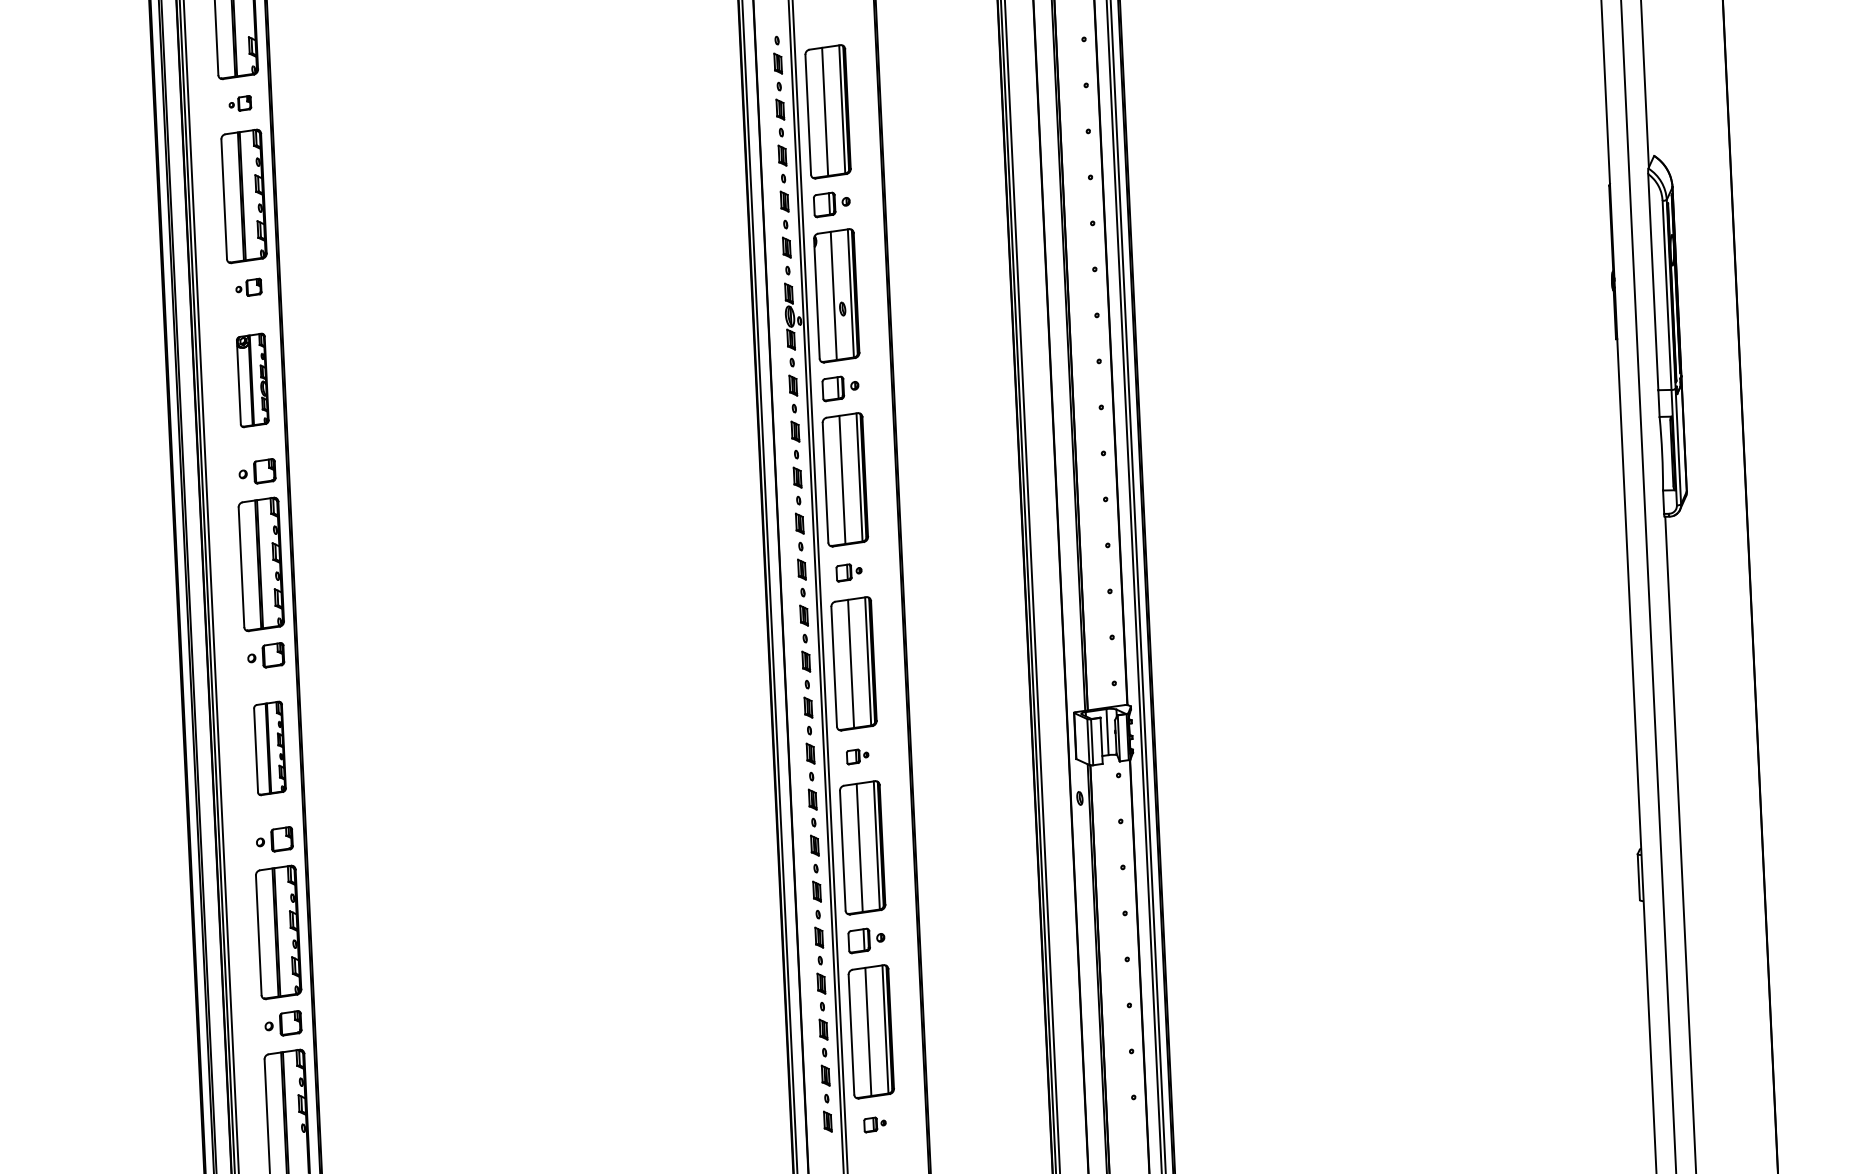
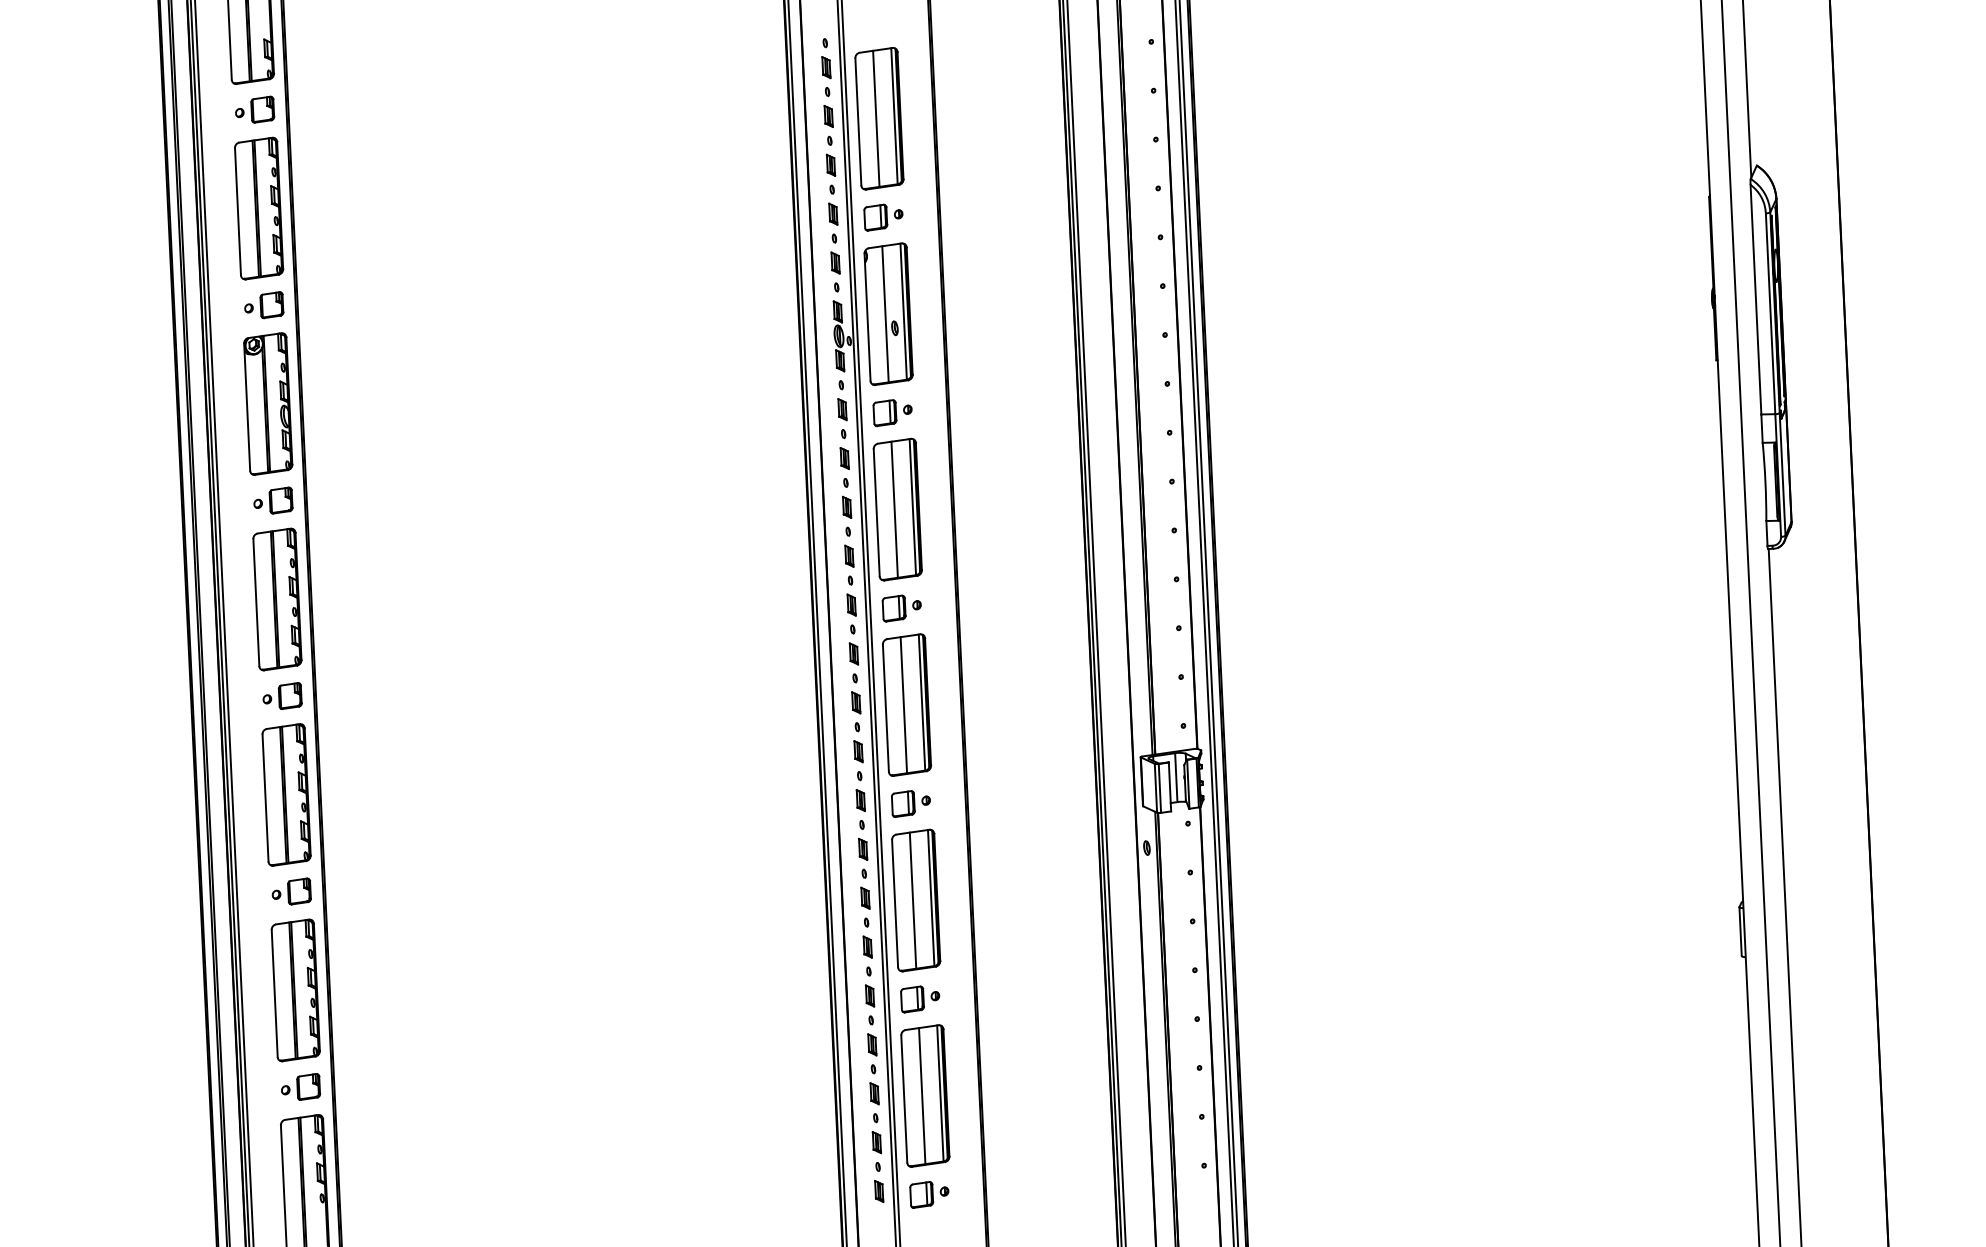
part: (240, 103) -> (255, 109), size x1.67
part: (248, 287) -> (263, 305), size x1.43
part: (252, 380) -> (268, 404), size x1.43
part: (848, 572) -> (901, 608), size x1.43
part: (269, 748) -> (286, 795), size x1.43
part: (857, 756) -> (910, 803), size x1.67
part: (874, 1124) -> (928, 1194), size x1.67

